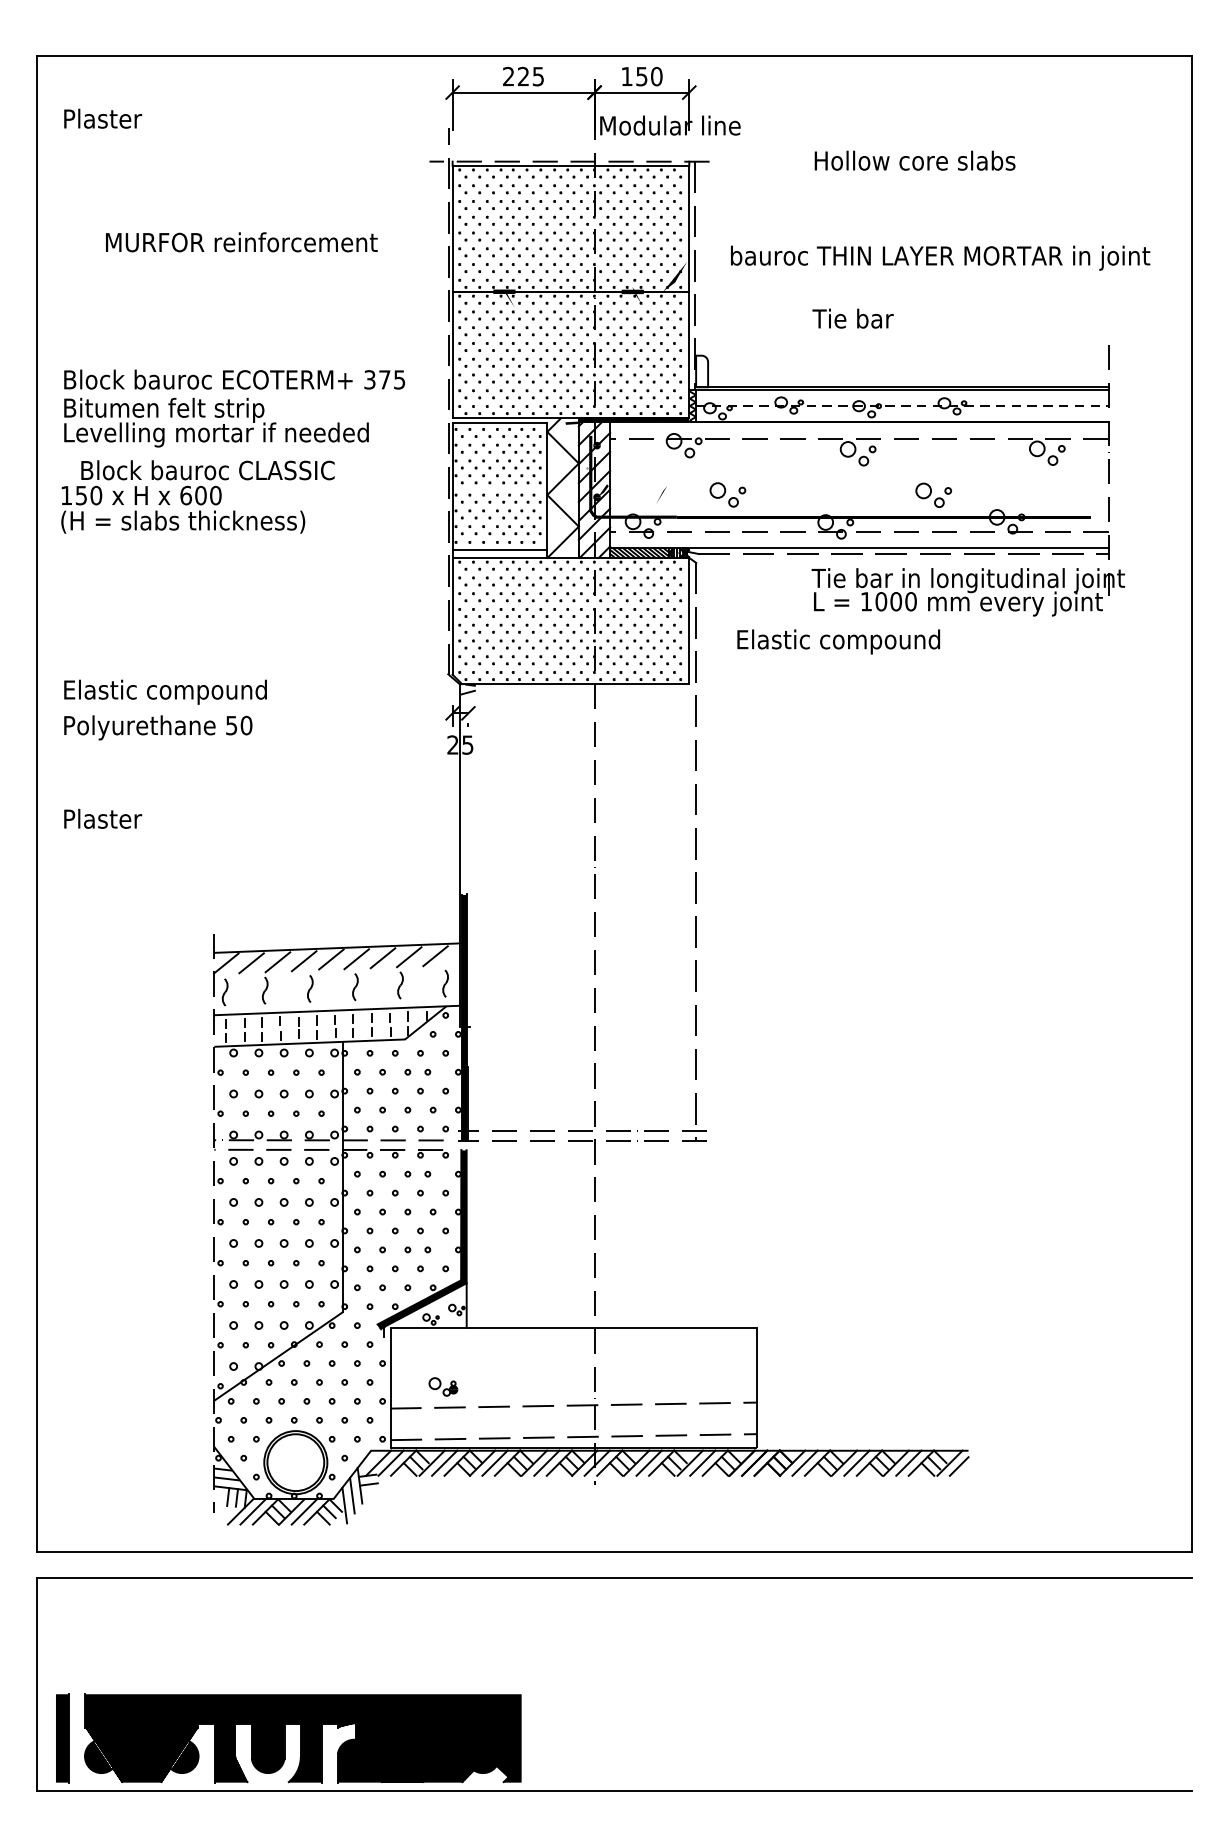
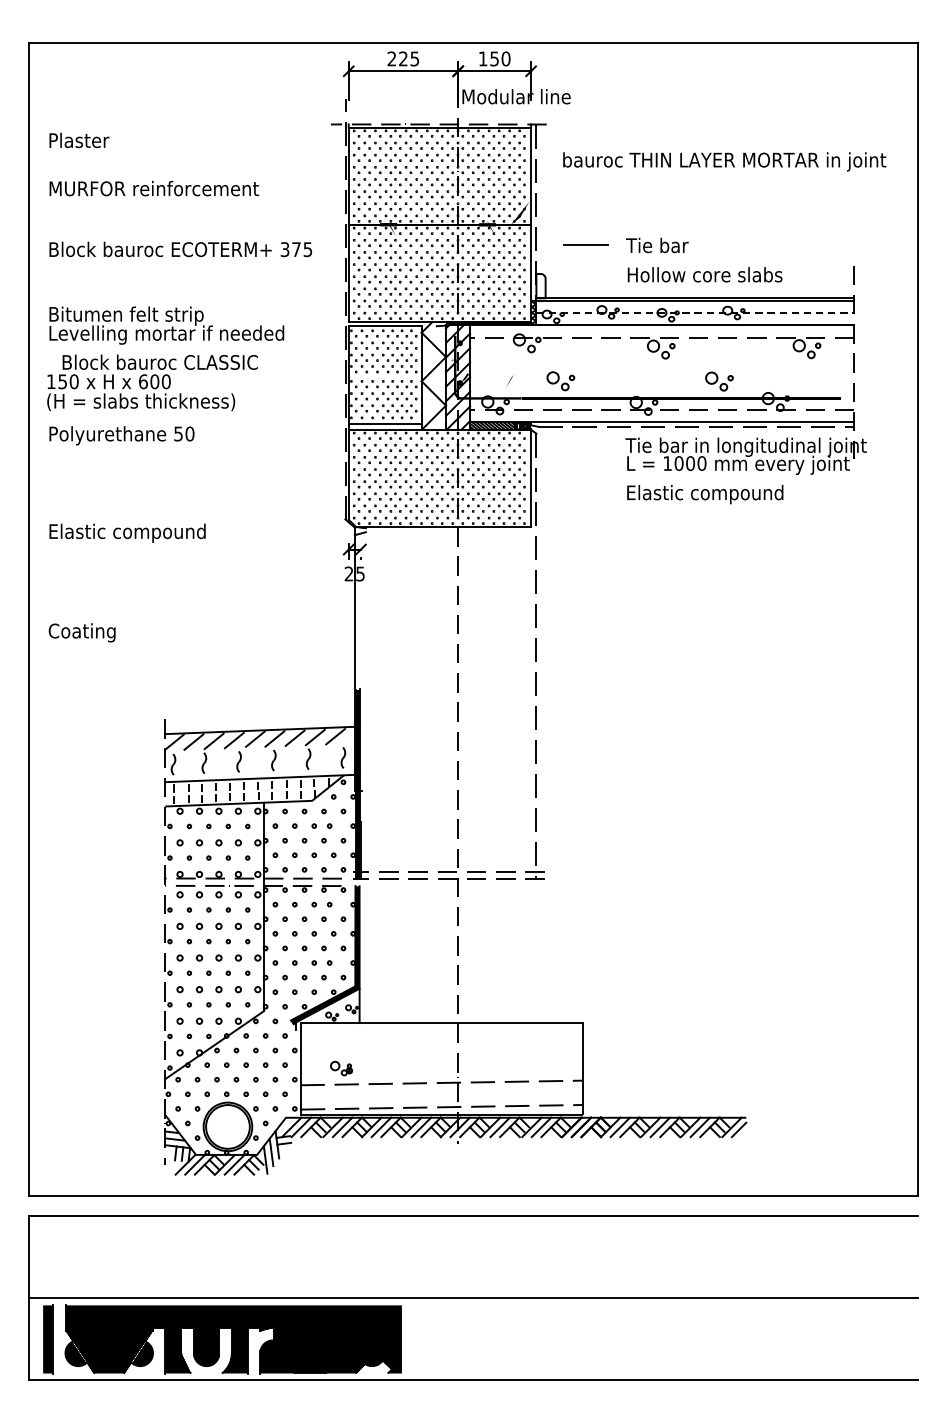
text: (103, 118) -> (79, 140), moved
text: (914, 160) -> (704, 274), moved
text: (240, 242) -> (153, 188), moved
text: (940, 257) -> (724, 161), moved
line: (761, 318) -> (586, 245), added
text: (234, 379) -> (180, 249), moved
text: (839, 641) -> (705, 494), moved
text: (157, 727) -> (121, 435), moved
text: (105, 820) -> (81, 632), Plaster -> Coating
line: (614, 1684) -> (473, 1297), added

